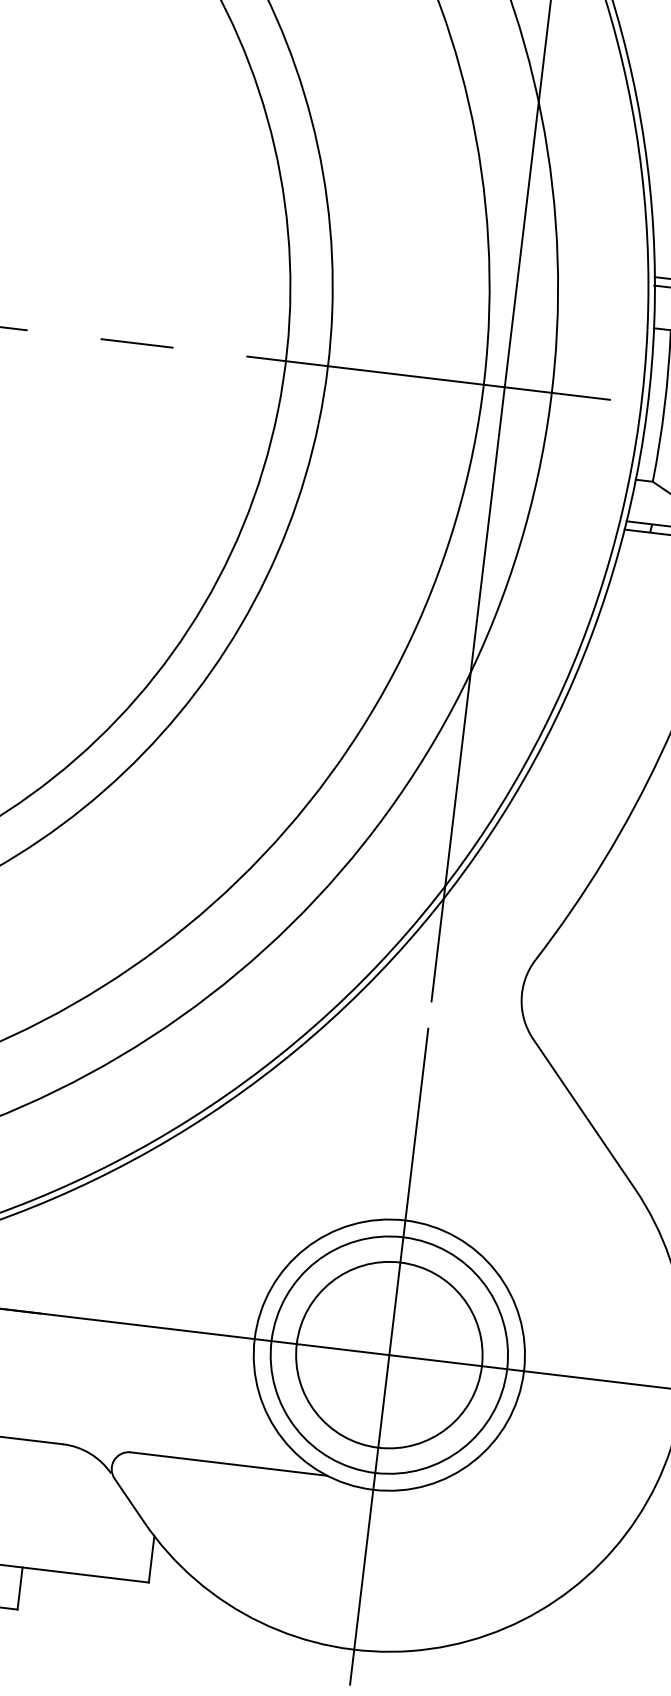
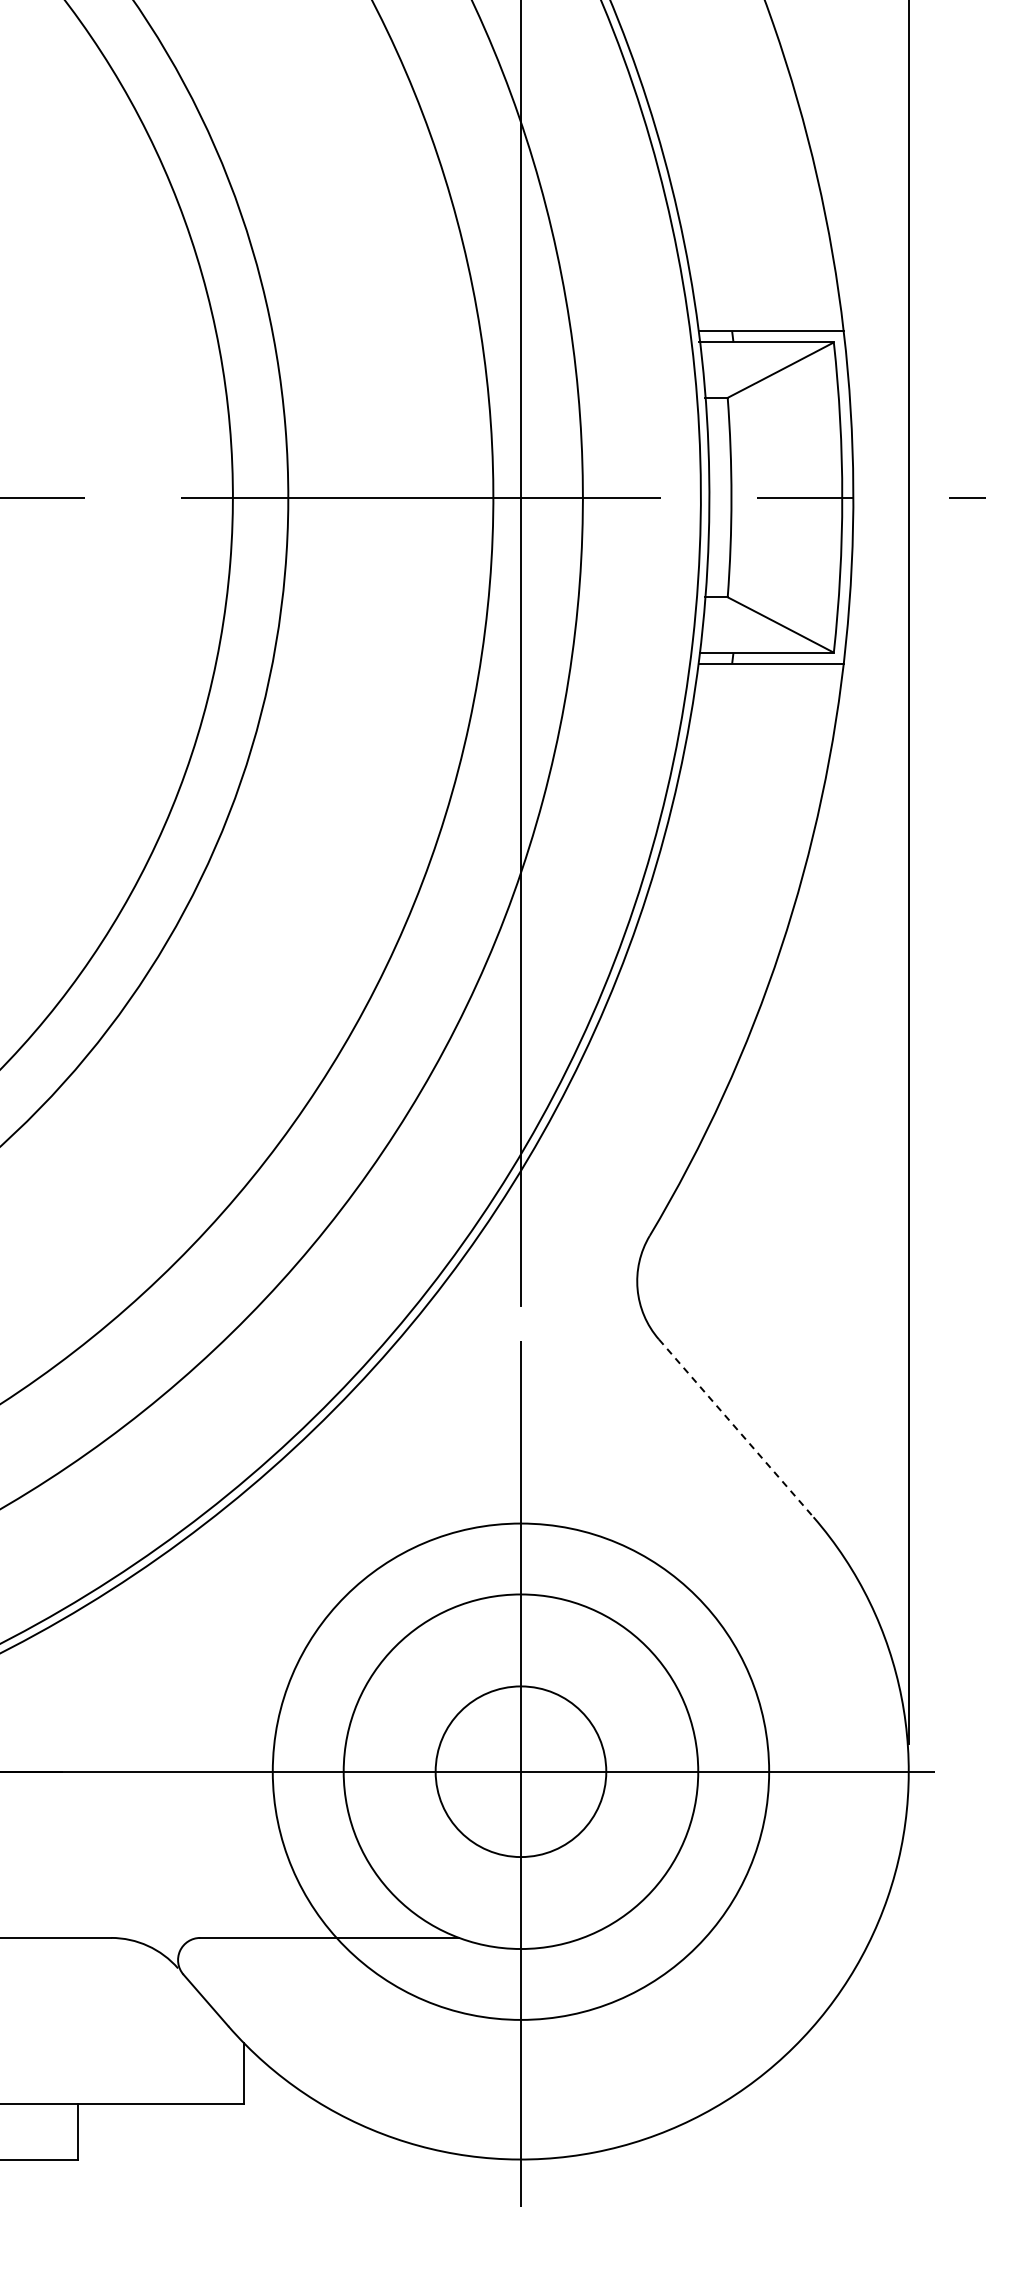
line: (584, 1113) -> (736, 1428), solid -> dashed
circle: (389, 1354) -> (520, 1771), size x0.7
circle: (389, 1354) -> (520, 1771), size x1.6

